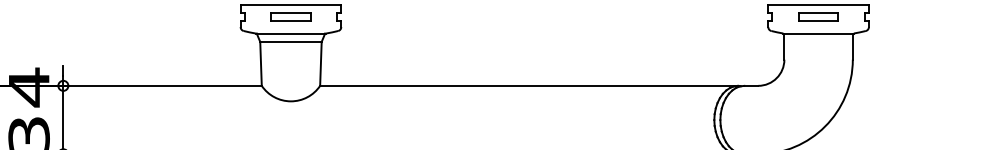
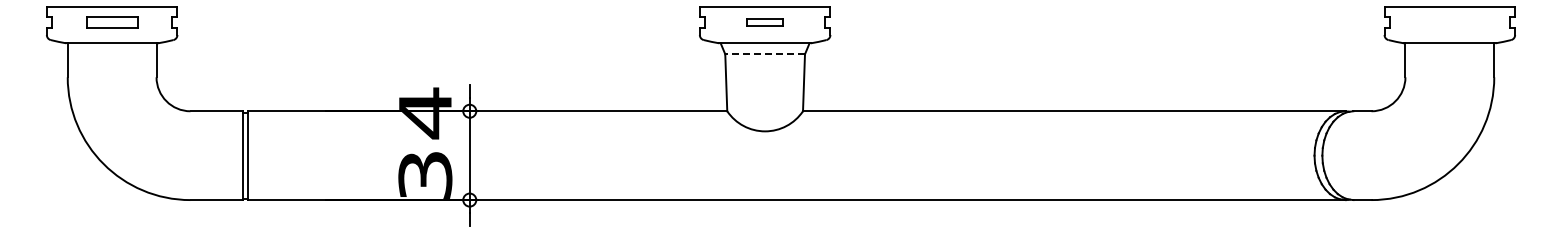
part: (291, 17) -> (765, 22), size x0.7
part: (818, 17) -> (1449, 22), removed
line: (291, 42) -> (765, 54), solid -> dashed

